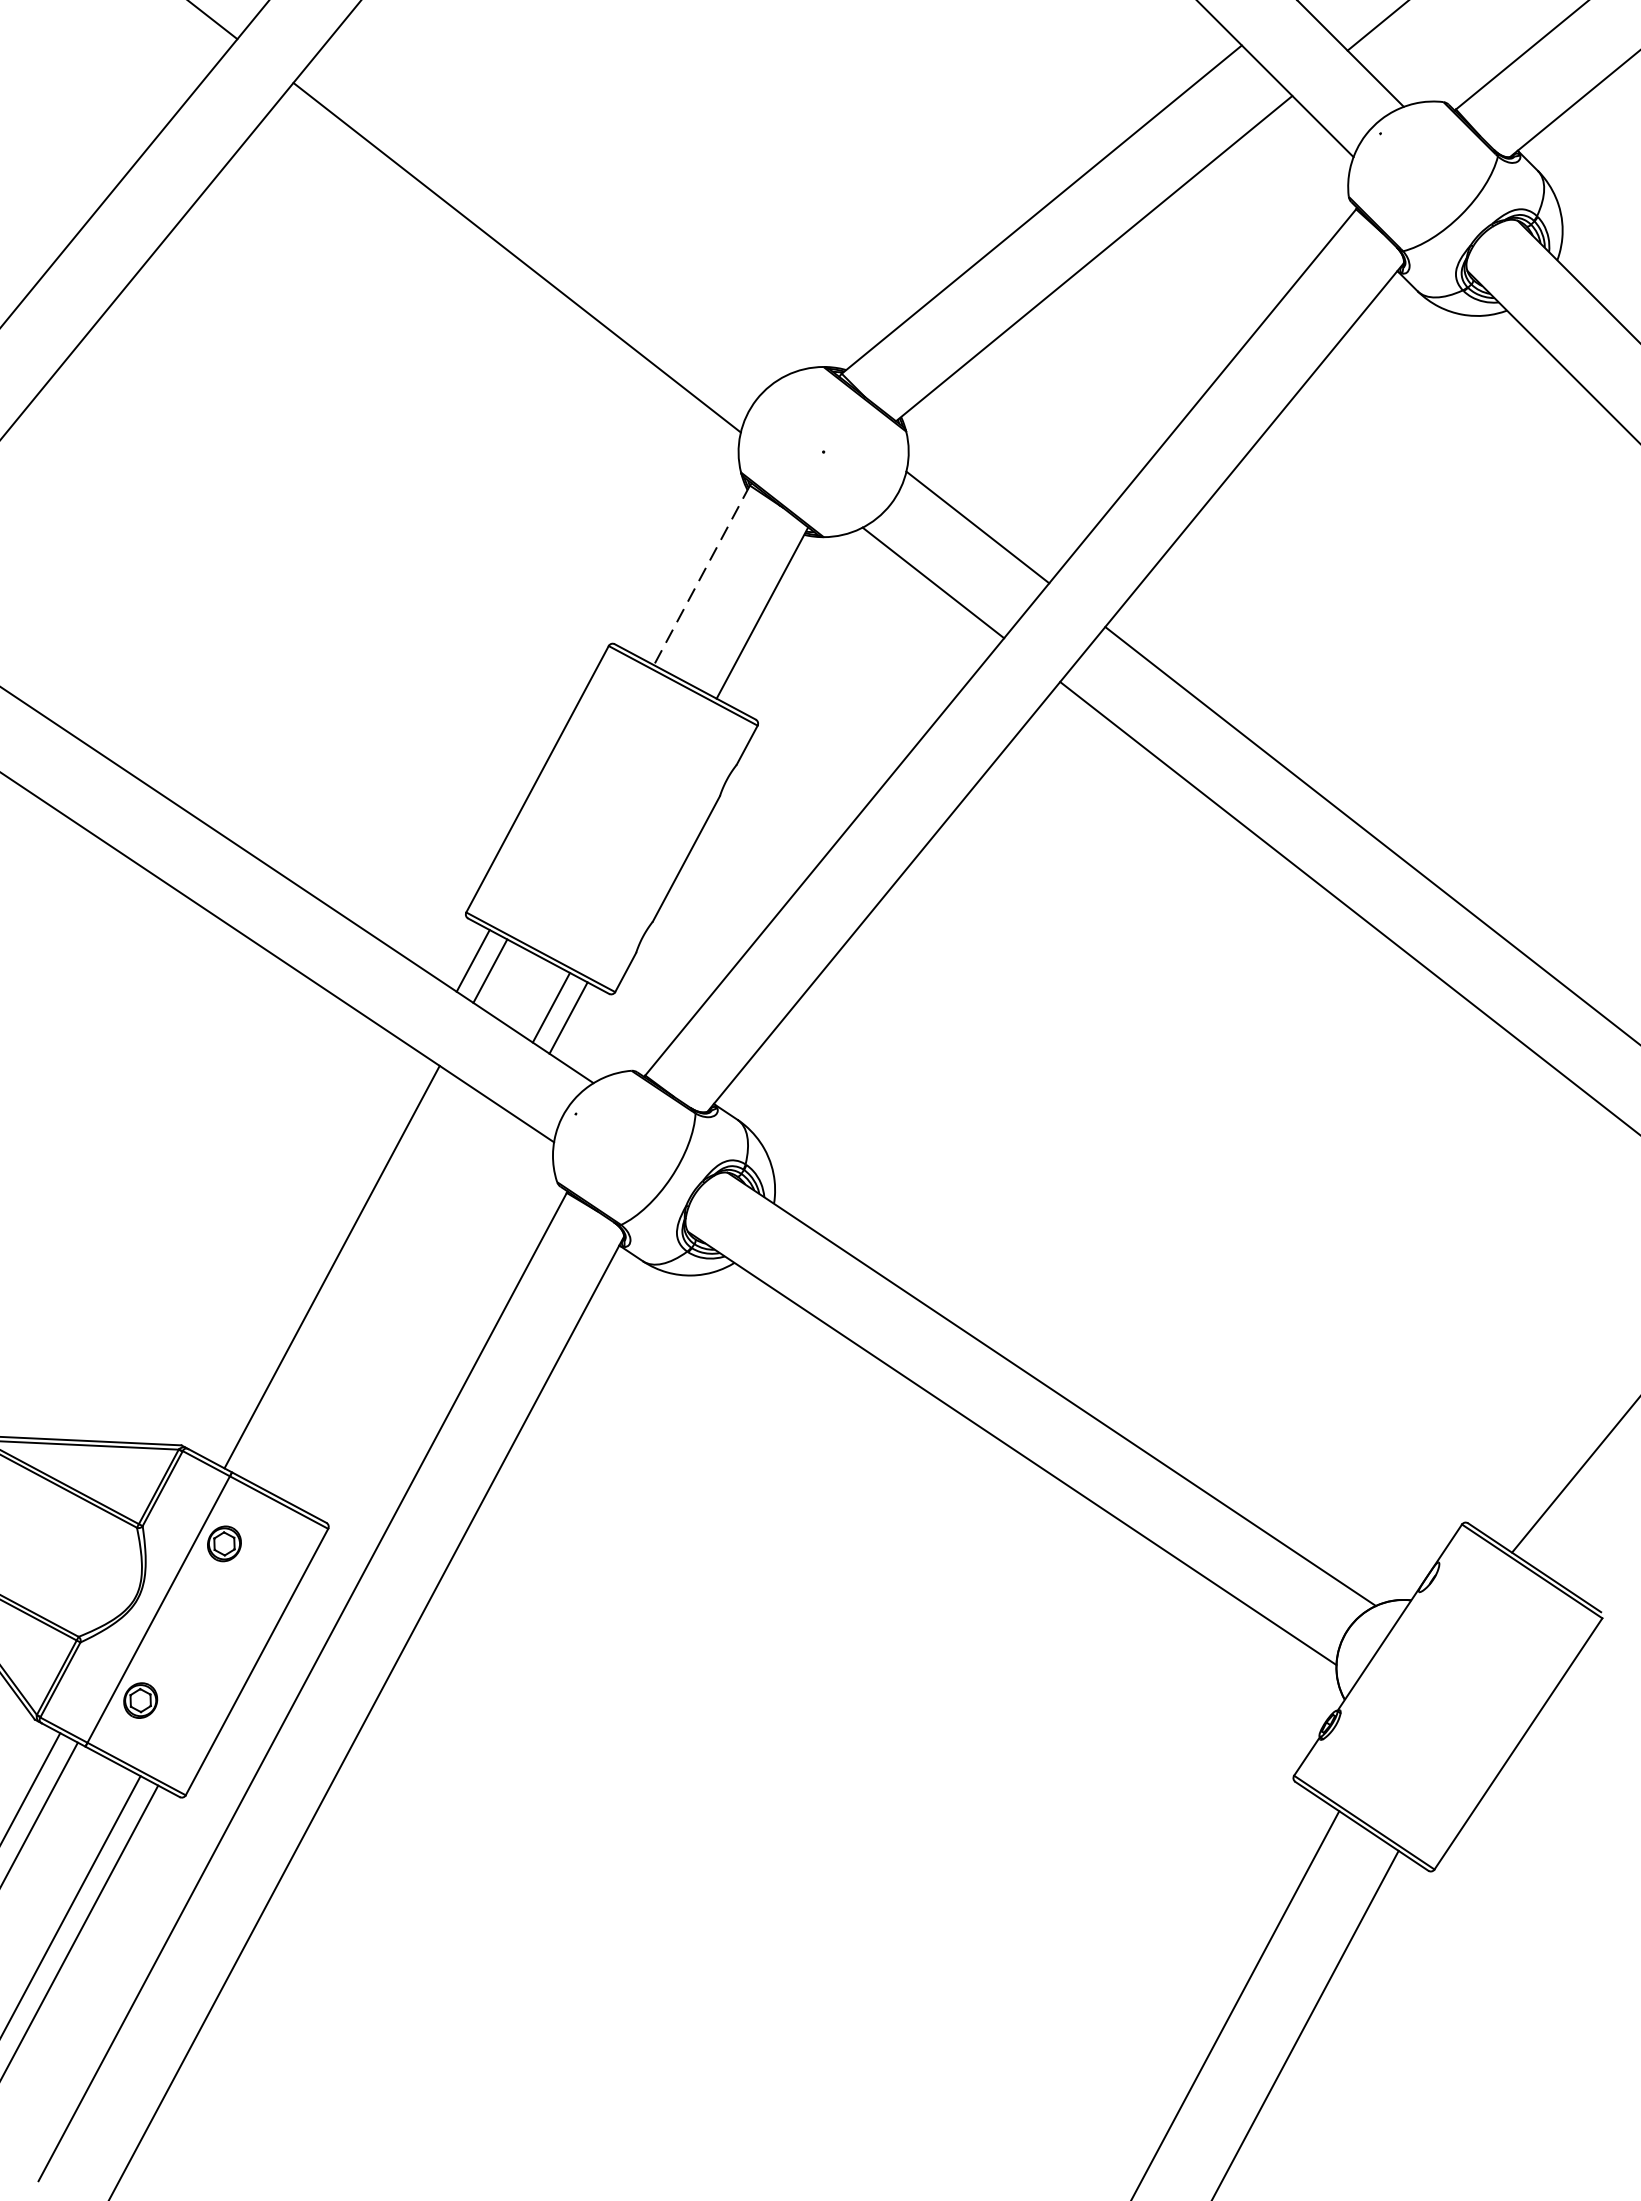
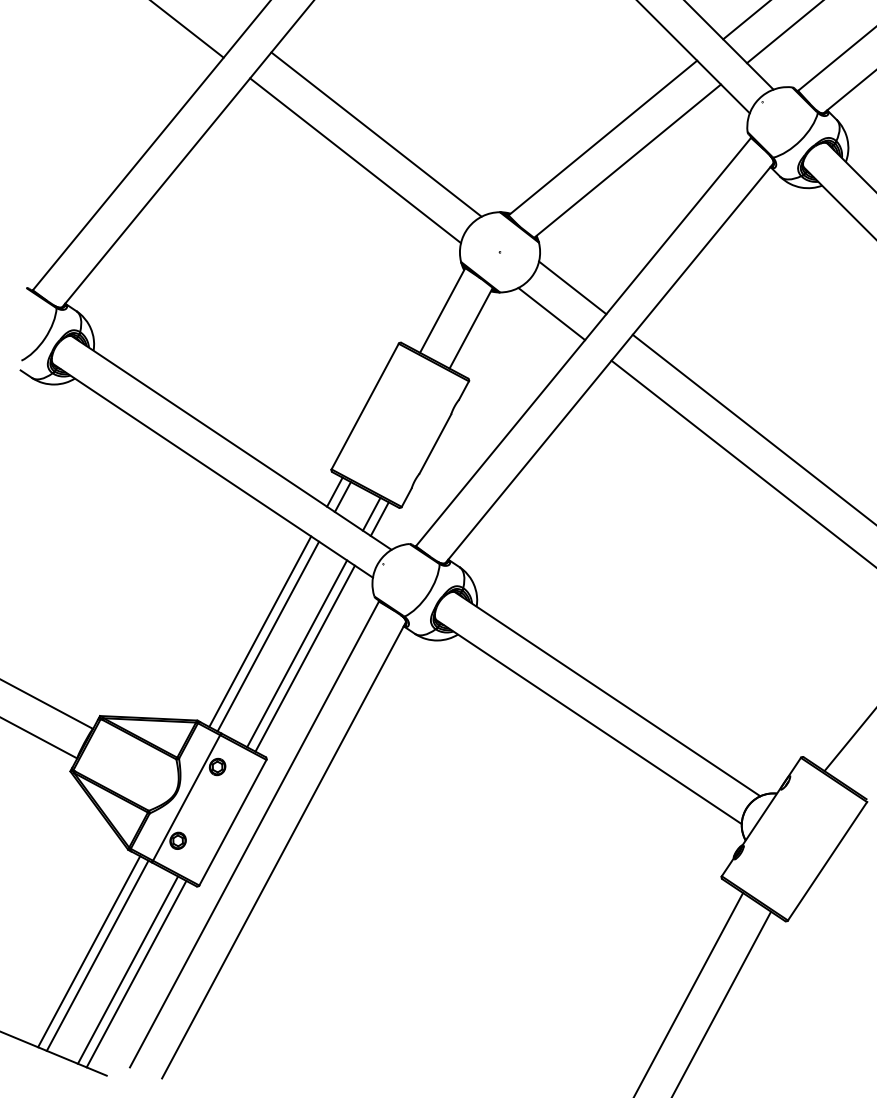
line: (561, 202) -> (376, 134), added
line: (701, 575) -> (442, 310), dashed -> solid
line: (315, 1256) -> (260, 631), added
line: (393, 1303) -> (297, 653), added
line: (408, 1313) -> (304, 658), added

